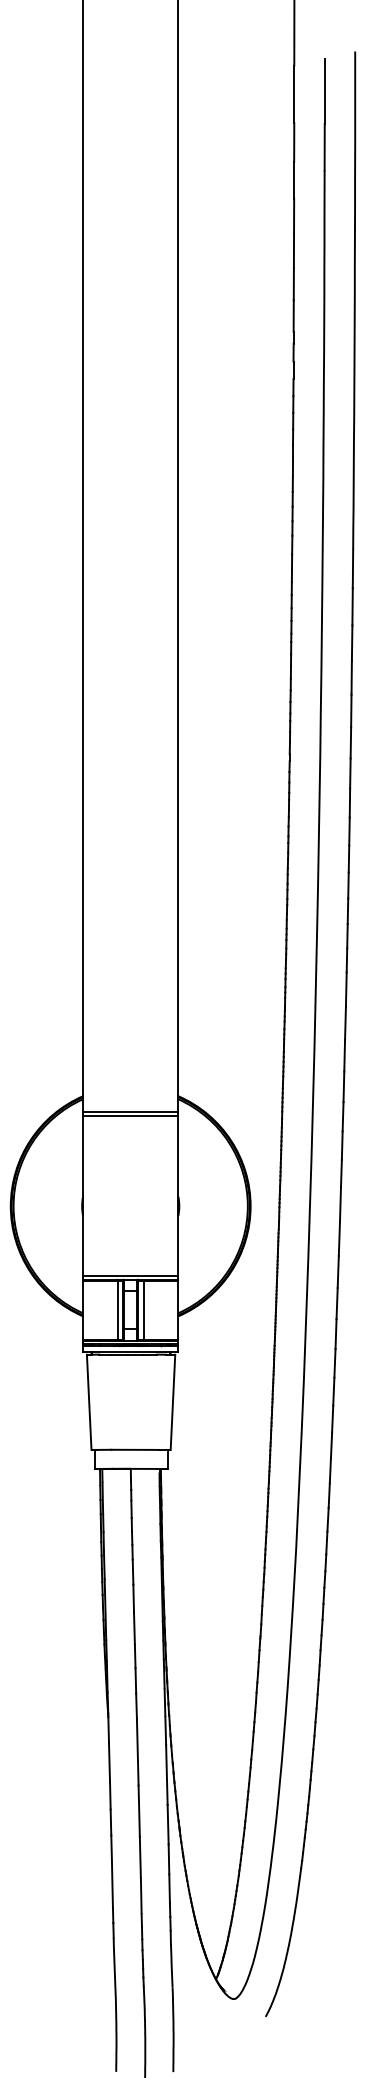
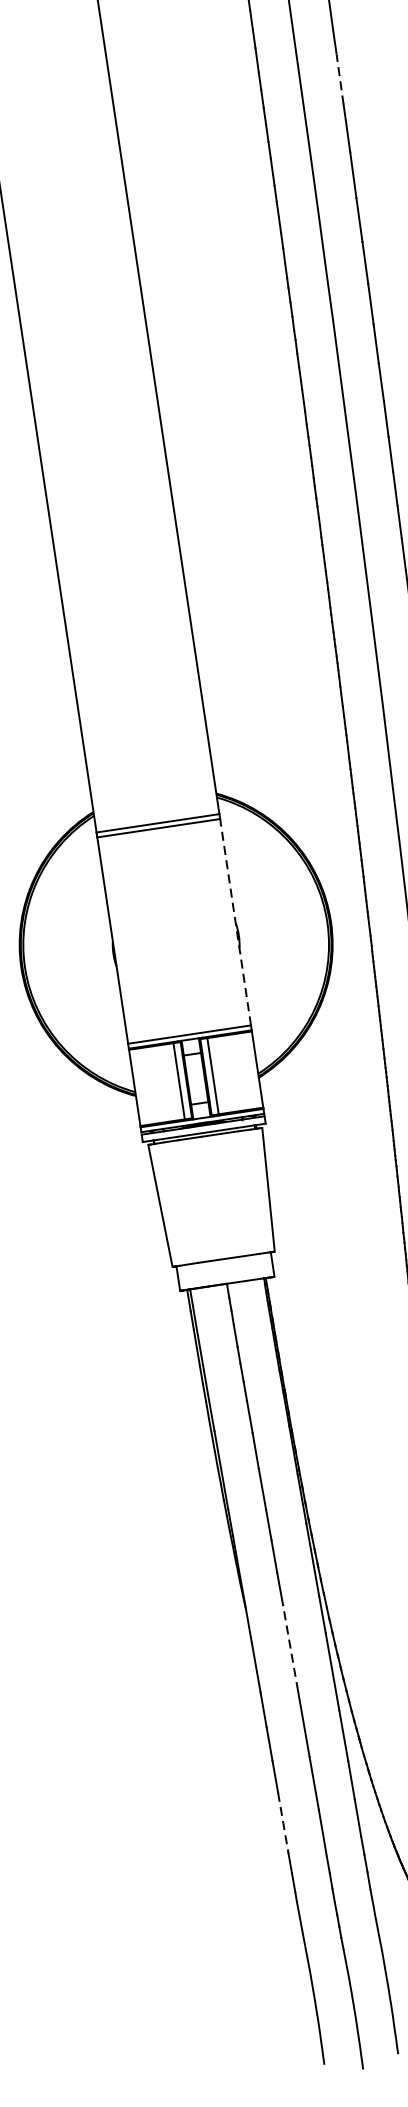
line: (352, 568) -> (339, 78), solid -> dashed
line: (178, 1195) -> (235, 921), solid -> dashed
line: (137, 1751) -> (290, 1647), solid -> dashed
line: (112, 1884) -> (283, 1823), solid -> dashed

